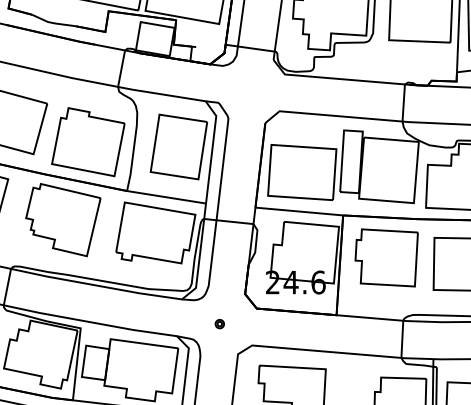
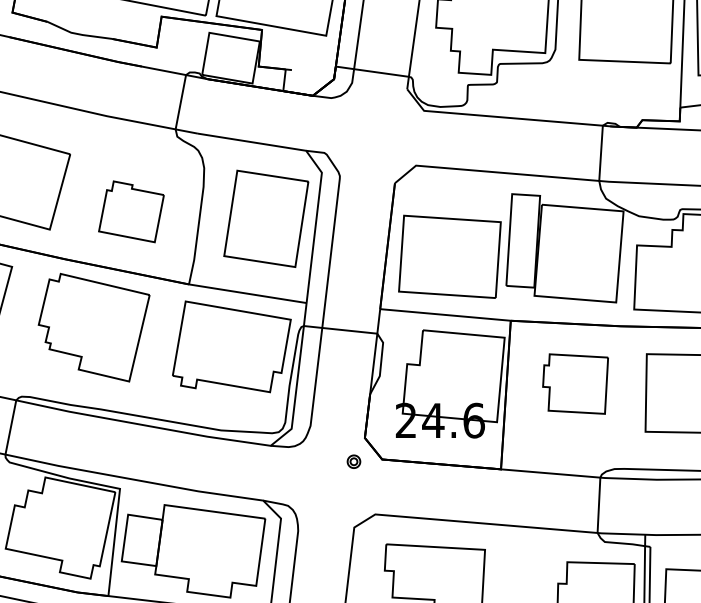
part: (88, 142) -> (131, 212), size x0.6
part: (386, 257) -> (575, 383), size x0.7
part: (219, 324) -> (353, 462), moved

